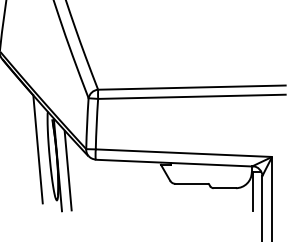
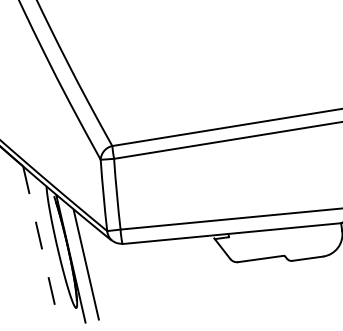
line: (38, 149) -> (40, 240), solid -> dashed

